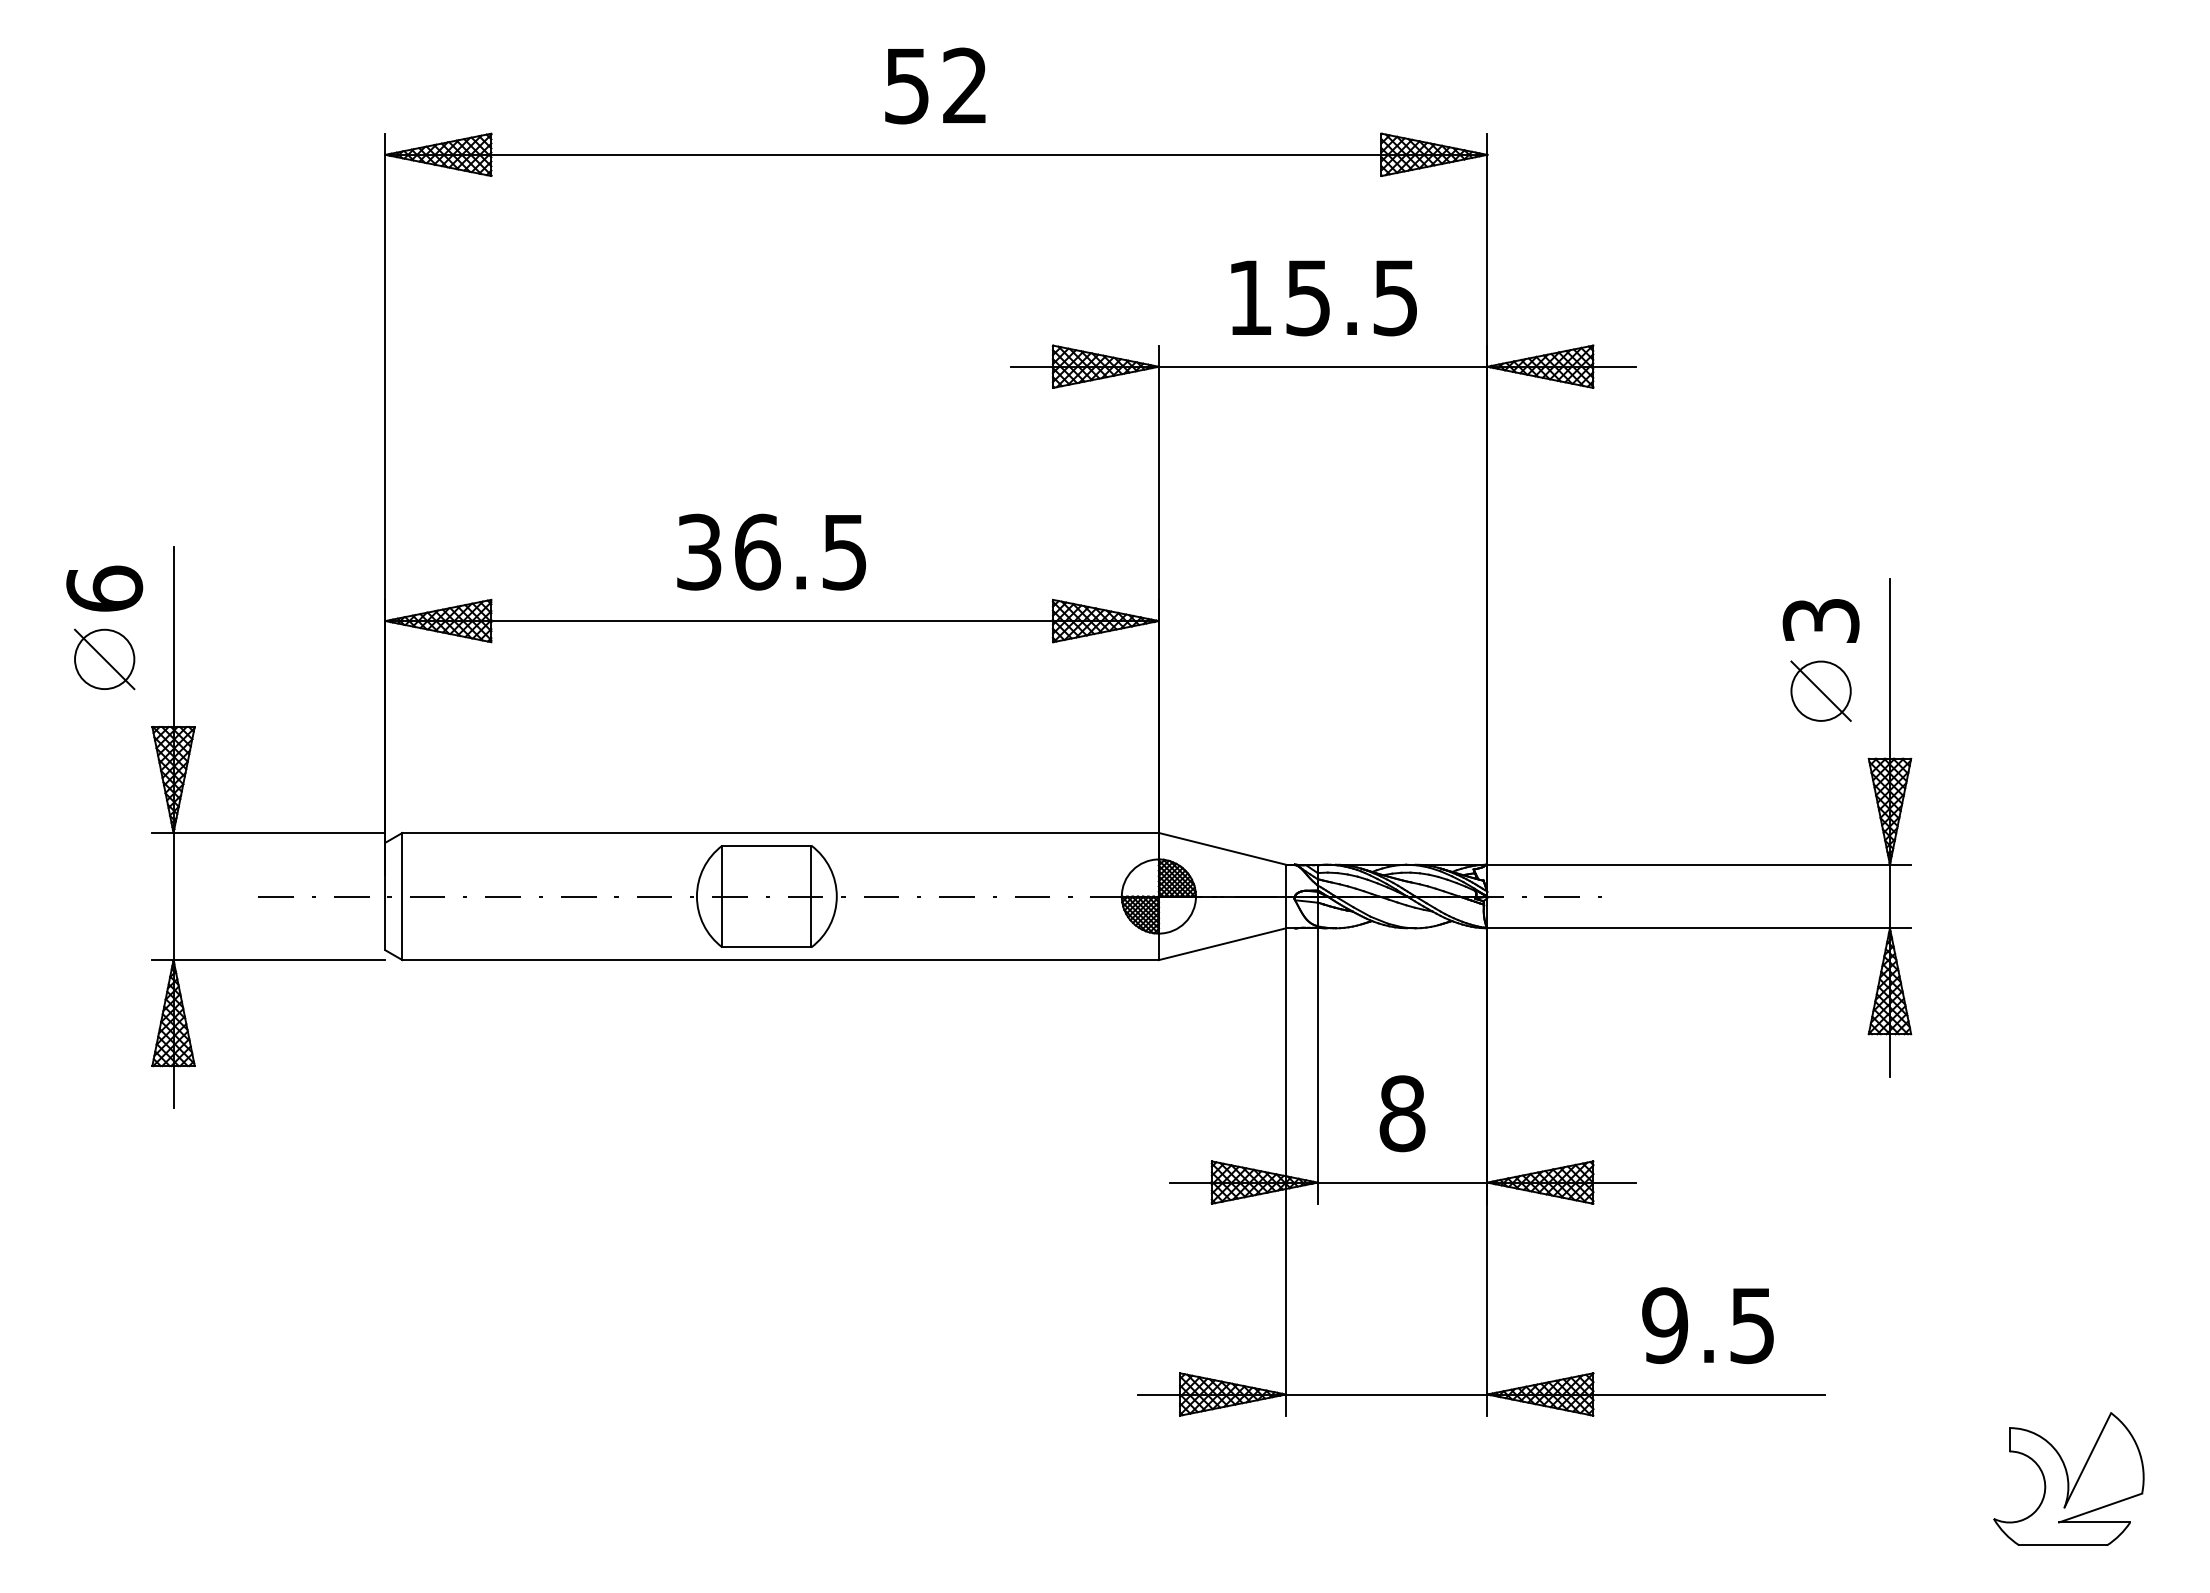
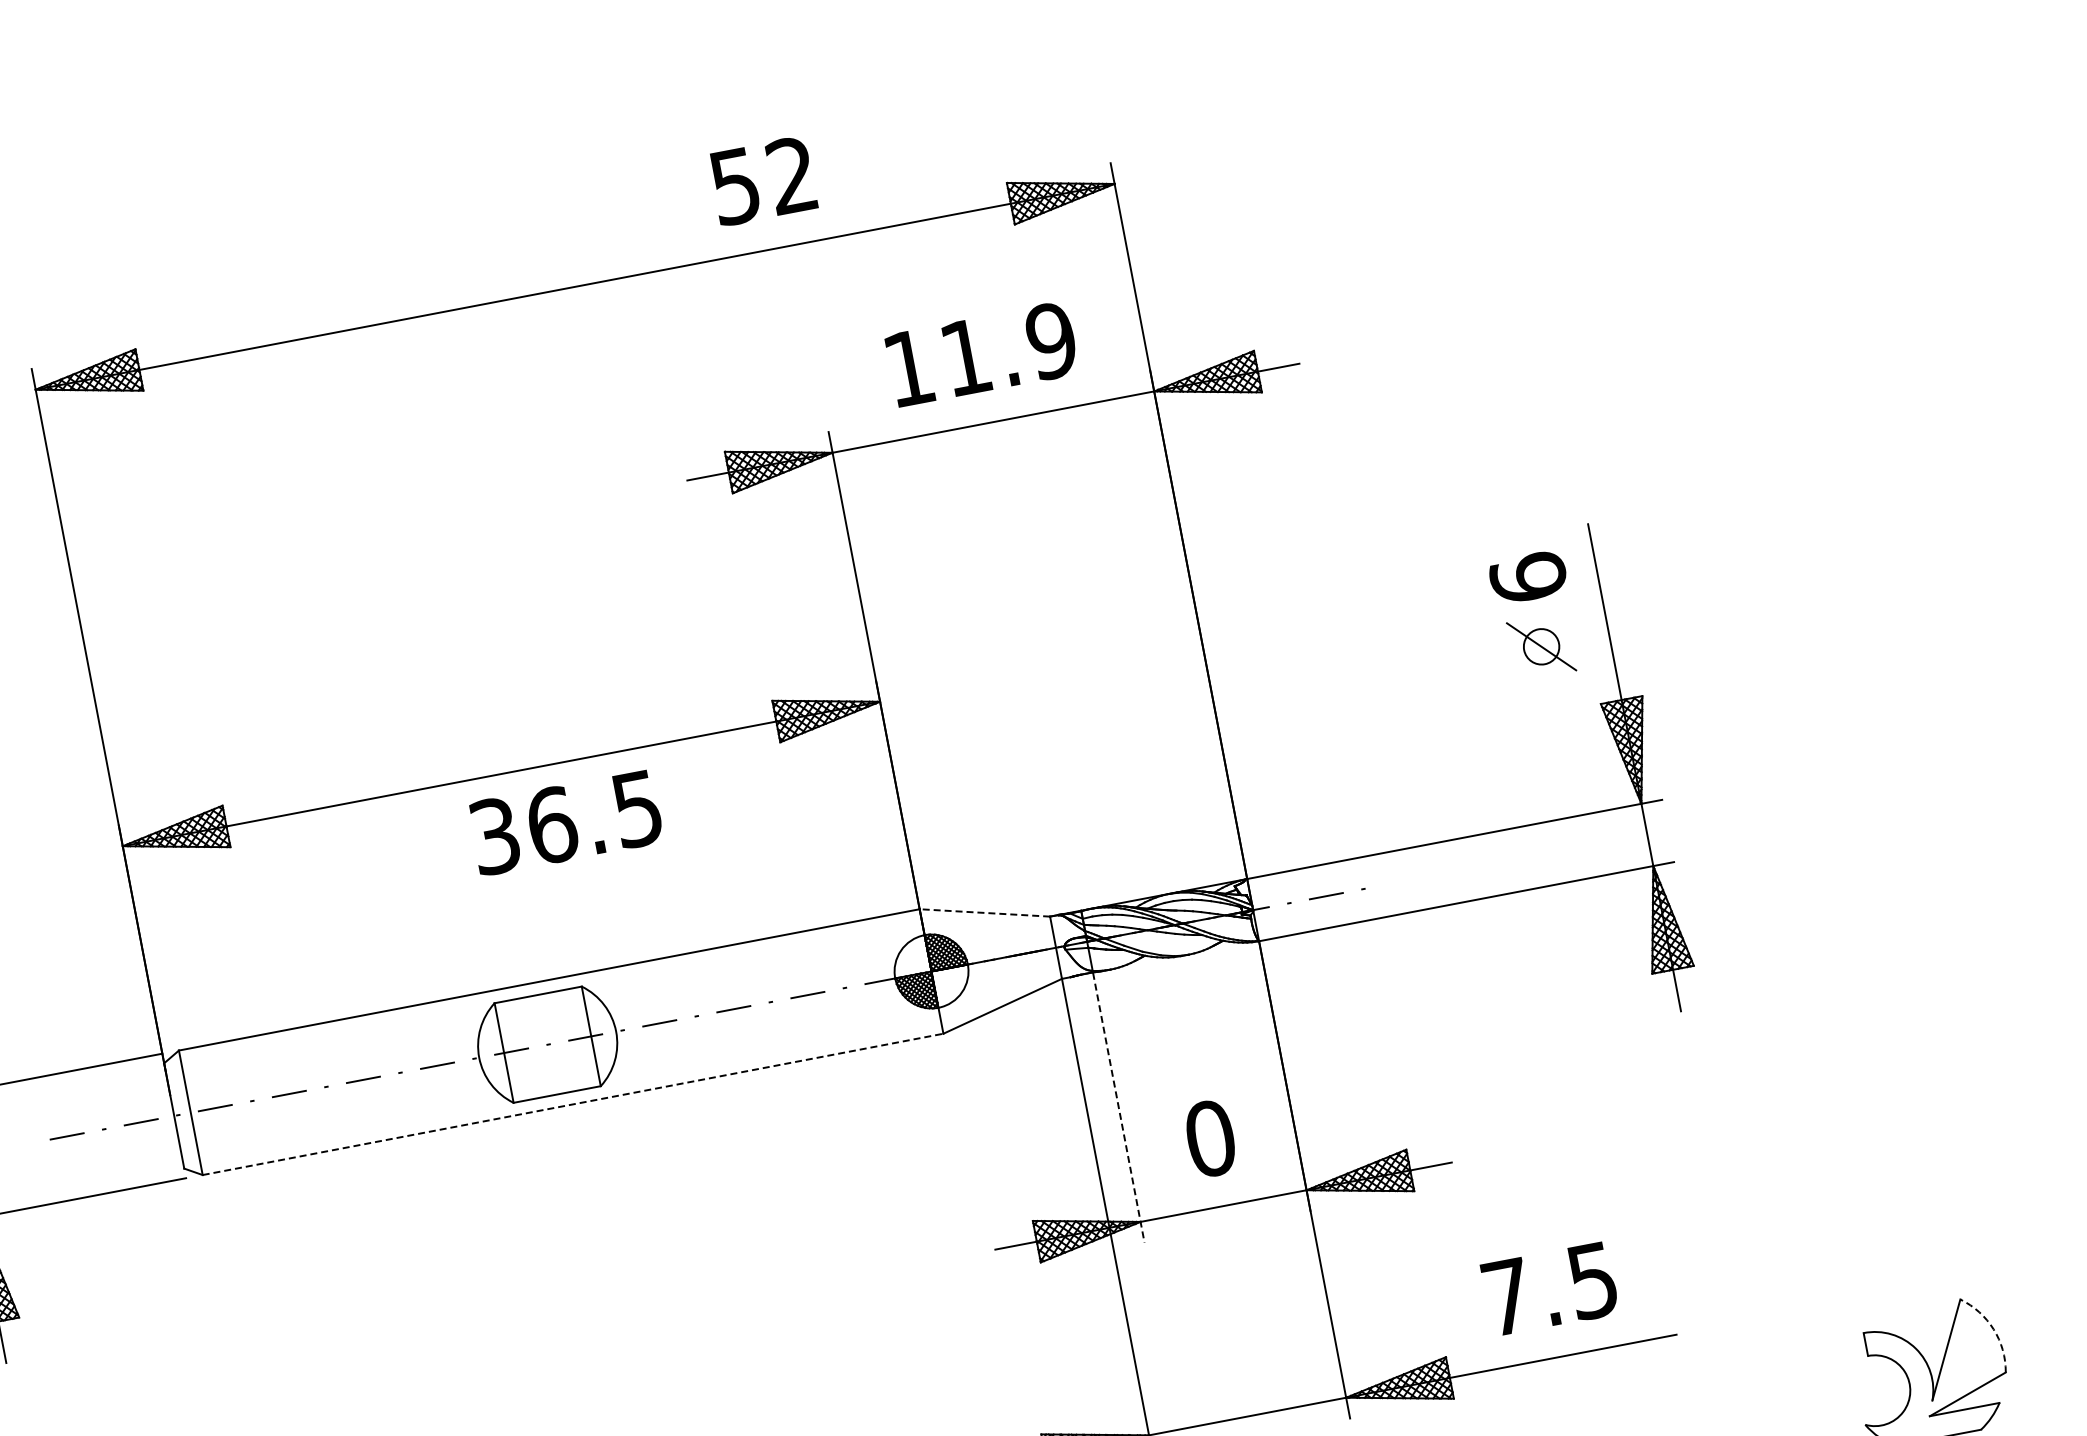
text: (935, 85) -> (763, 180), moved
text: (1352, 297) -> (1009, 348), 15.5 -> 11.9
text: (771, 551) -> (565, 822), moved
text: (1820, 620) -> (1527, 577), 3 -> 6
circle: (1820, 690) -> (1540, 646), size x0.6
line: (1222, 848) -> (984, 912), solid -> dashed
line: (781, 960) -> (573, 1104), solid -> dashed
line: (1317, 1066) -> (1118, 1108), solid -> dashed
text: (1402, 1113) -> (1210, 1138), 8 -> 0
text: (1665, 1325) -> (1507, 1296), 9.5 -> 7.5
arc: (2138, 1448) -> (1993, 1328), solid -> dashed

